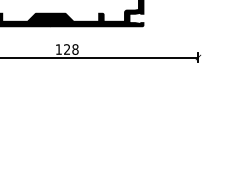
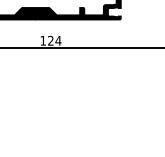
text: (75, 49) -> (58, 40), 128 -> 124

